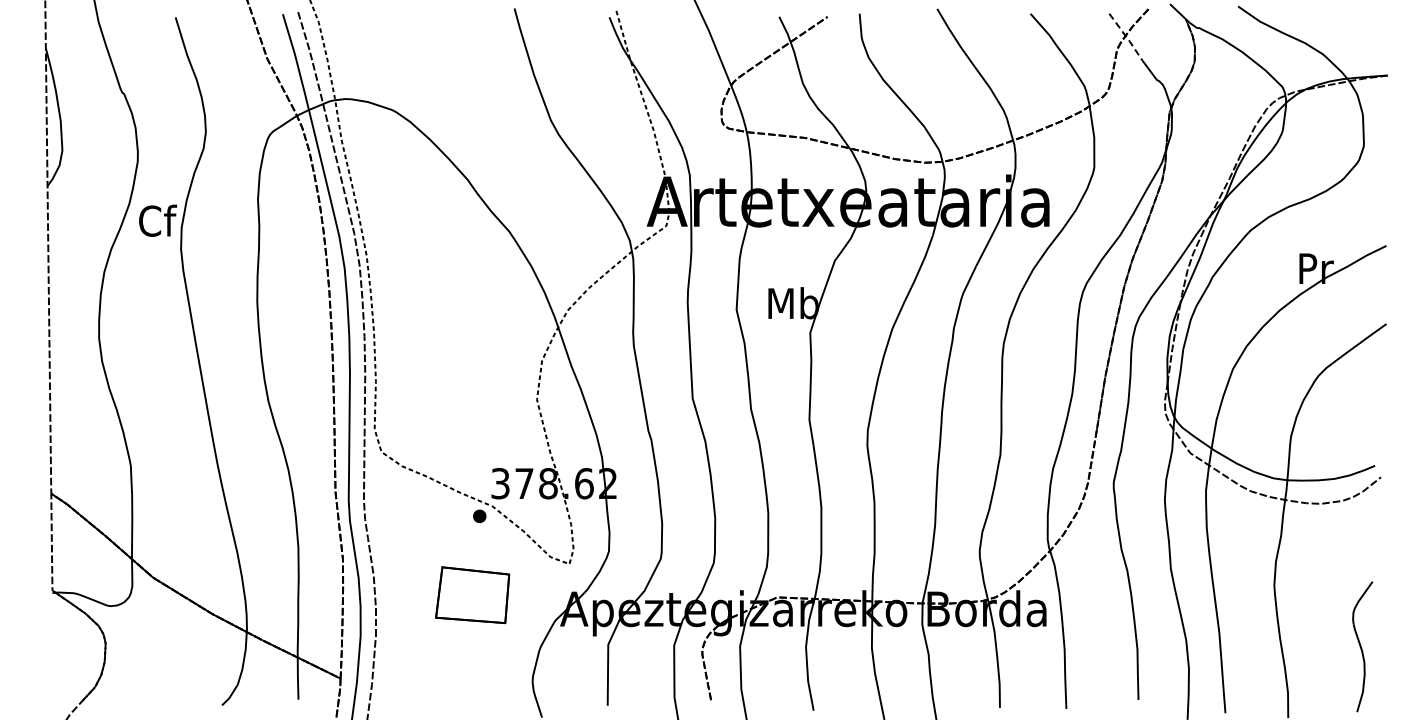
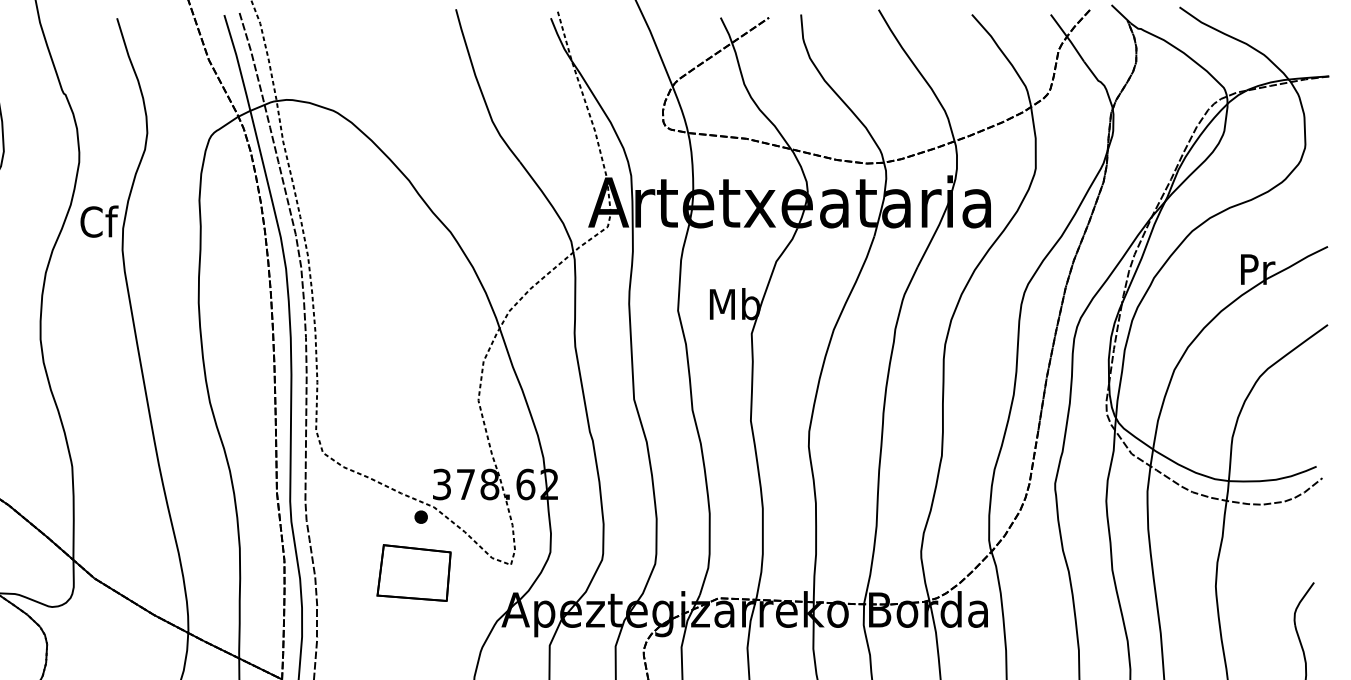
line: (1126, 36) -> (1067, 37), dashed -> solid
part: (472, 595) -> (413, 573), moved

